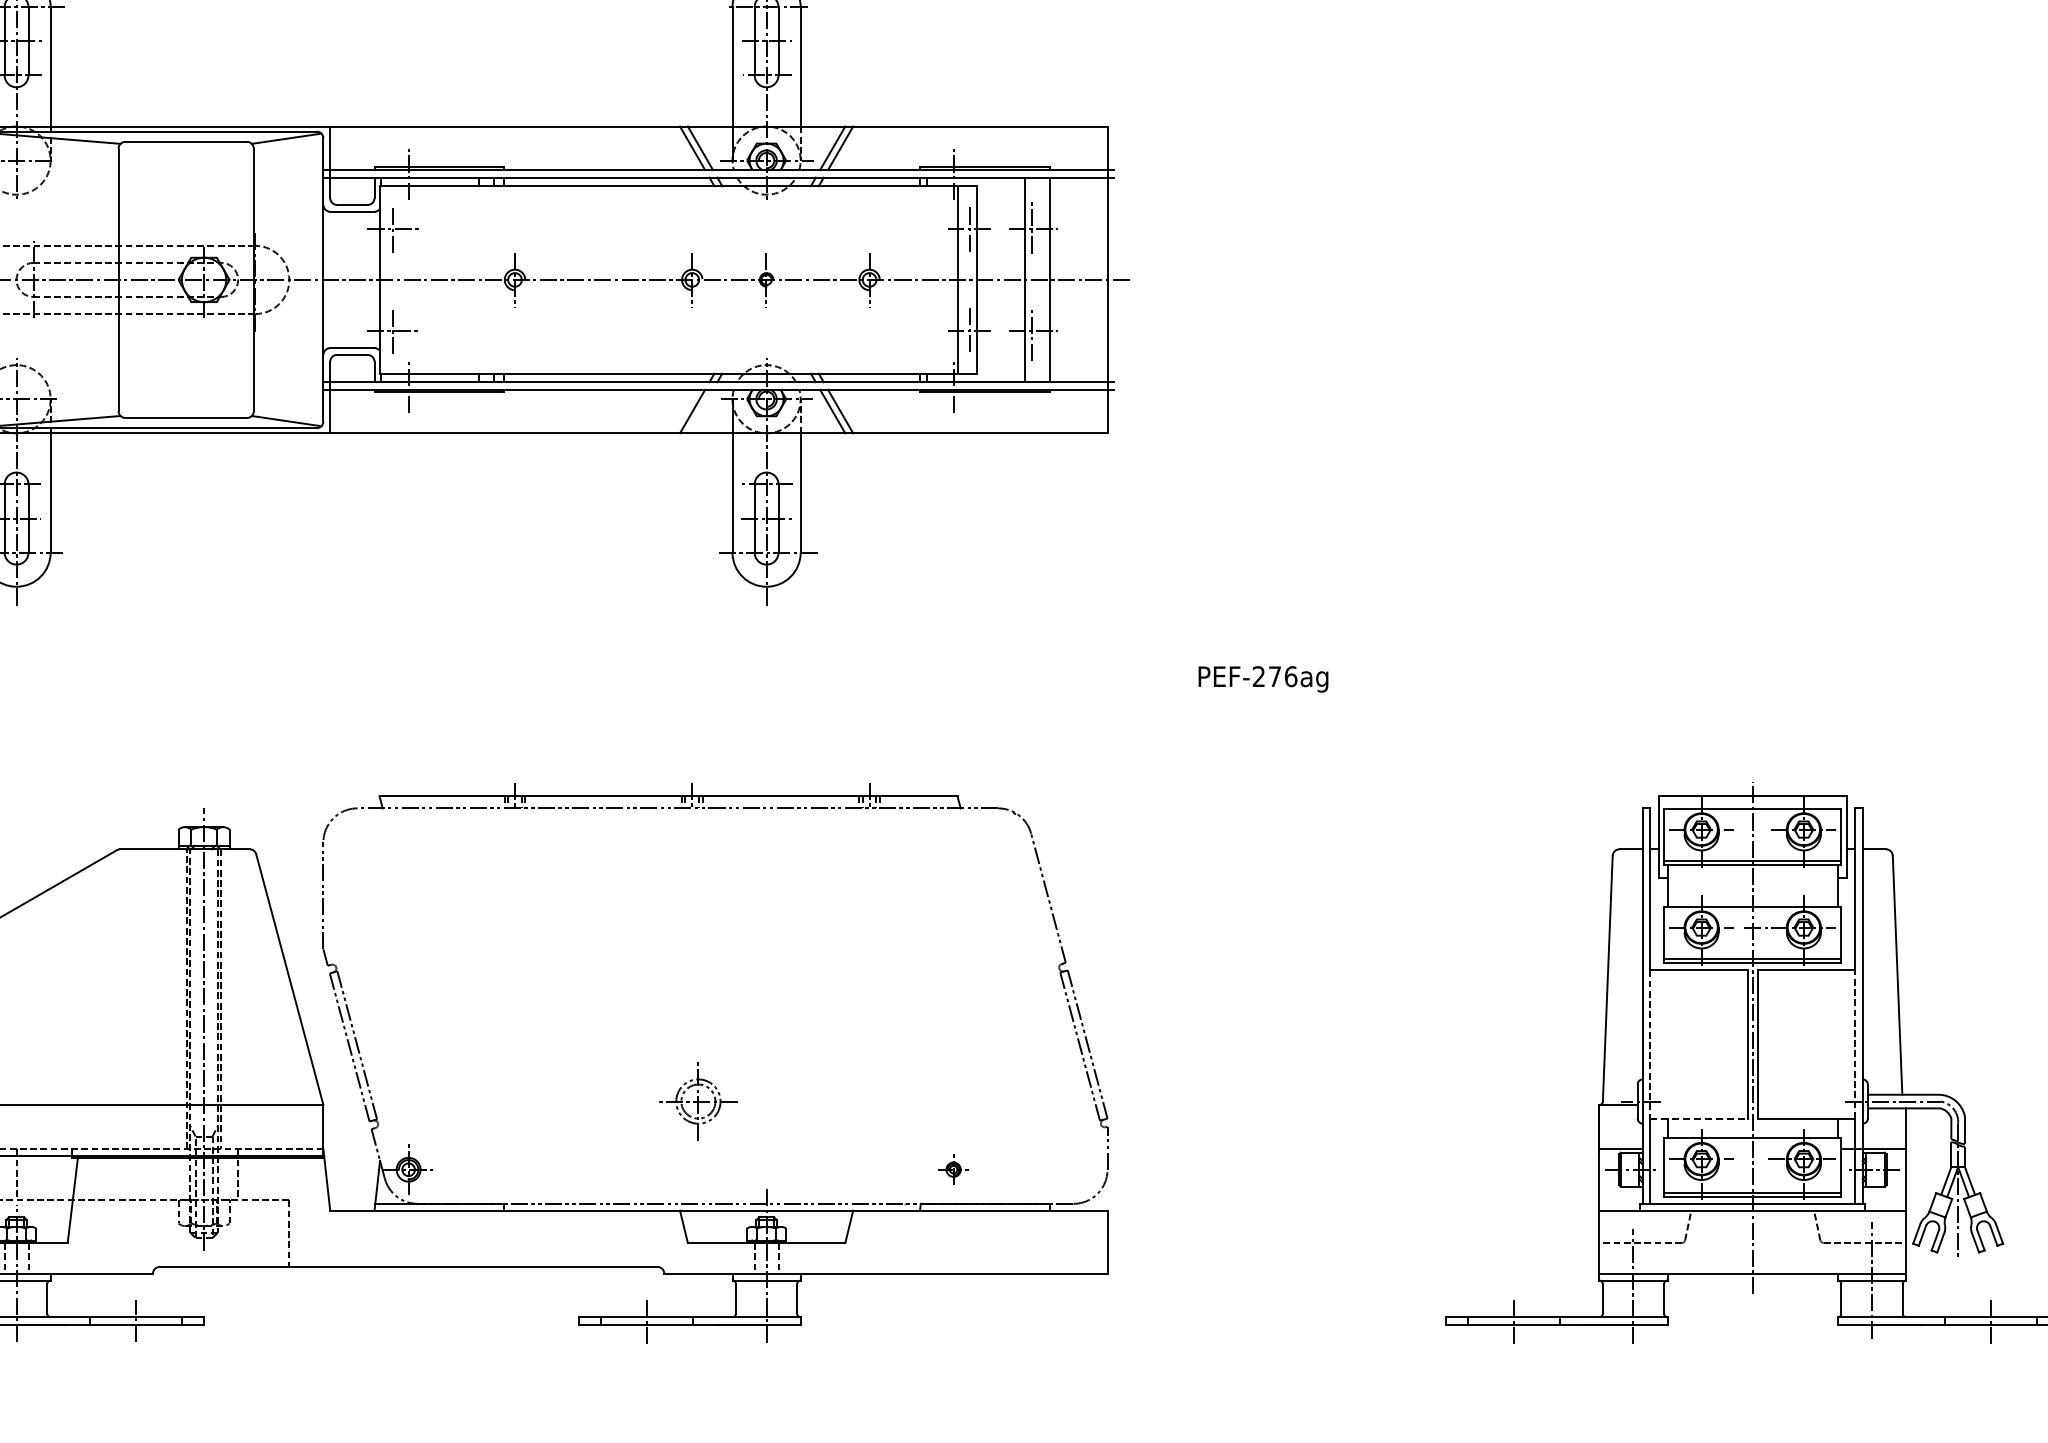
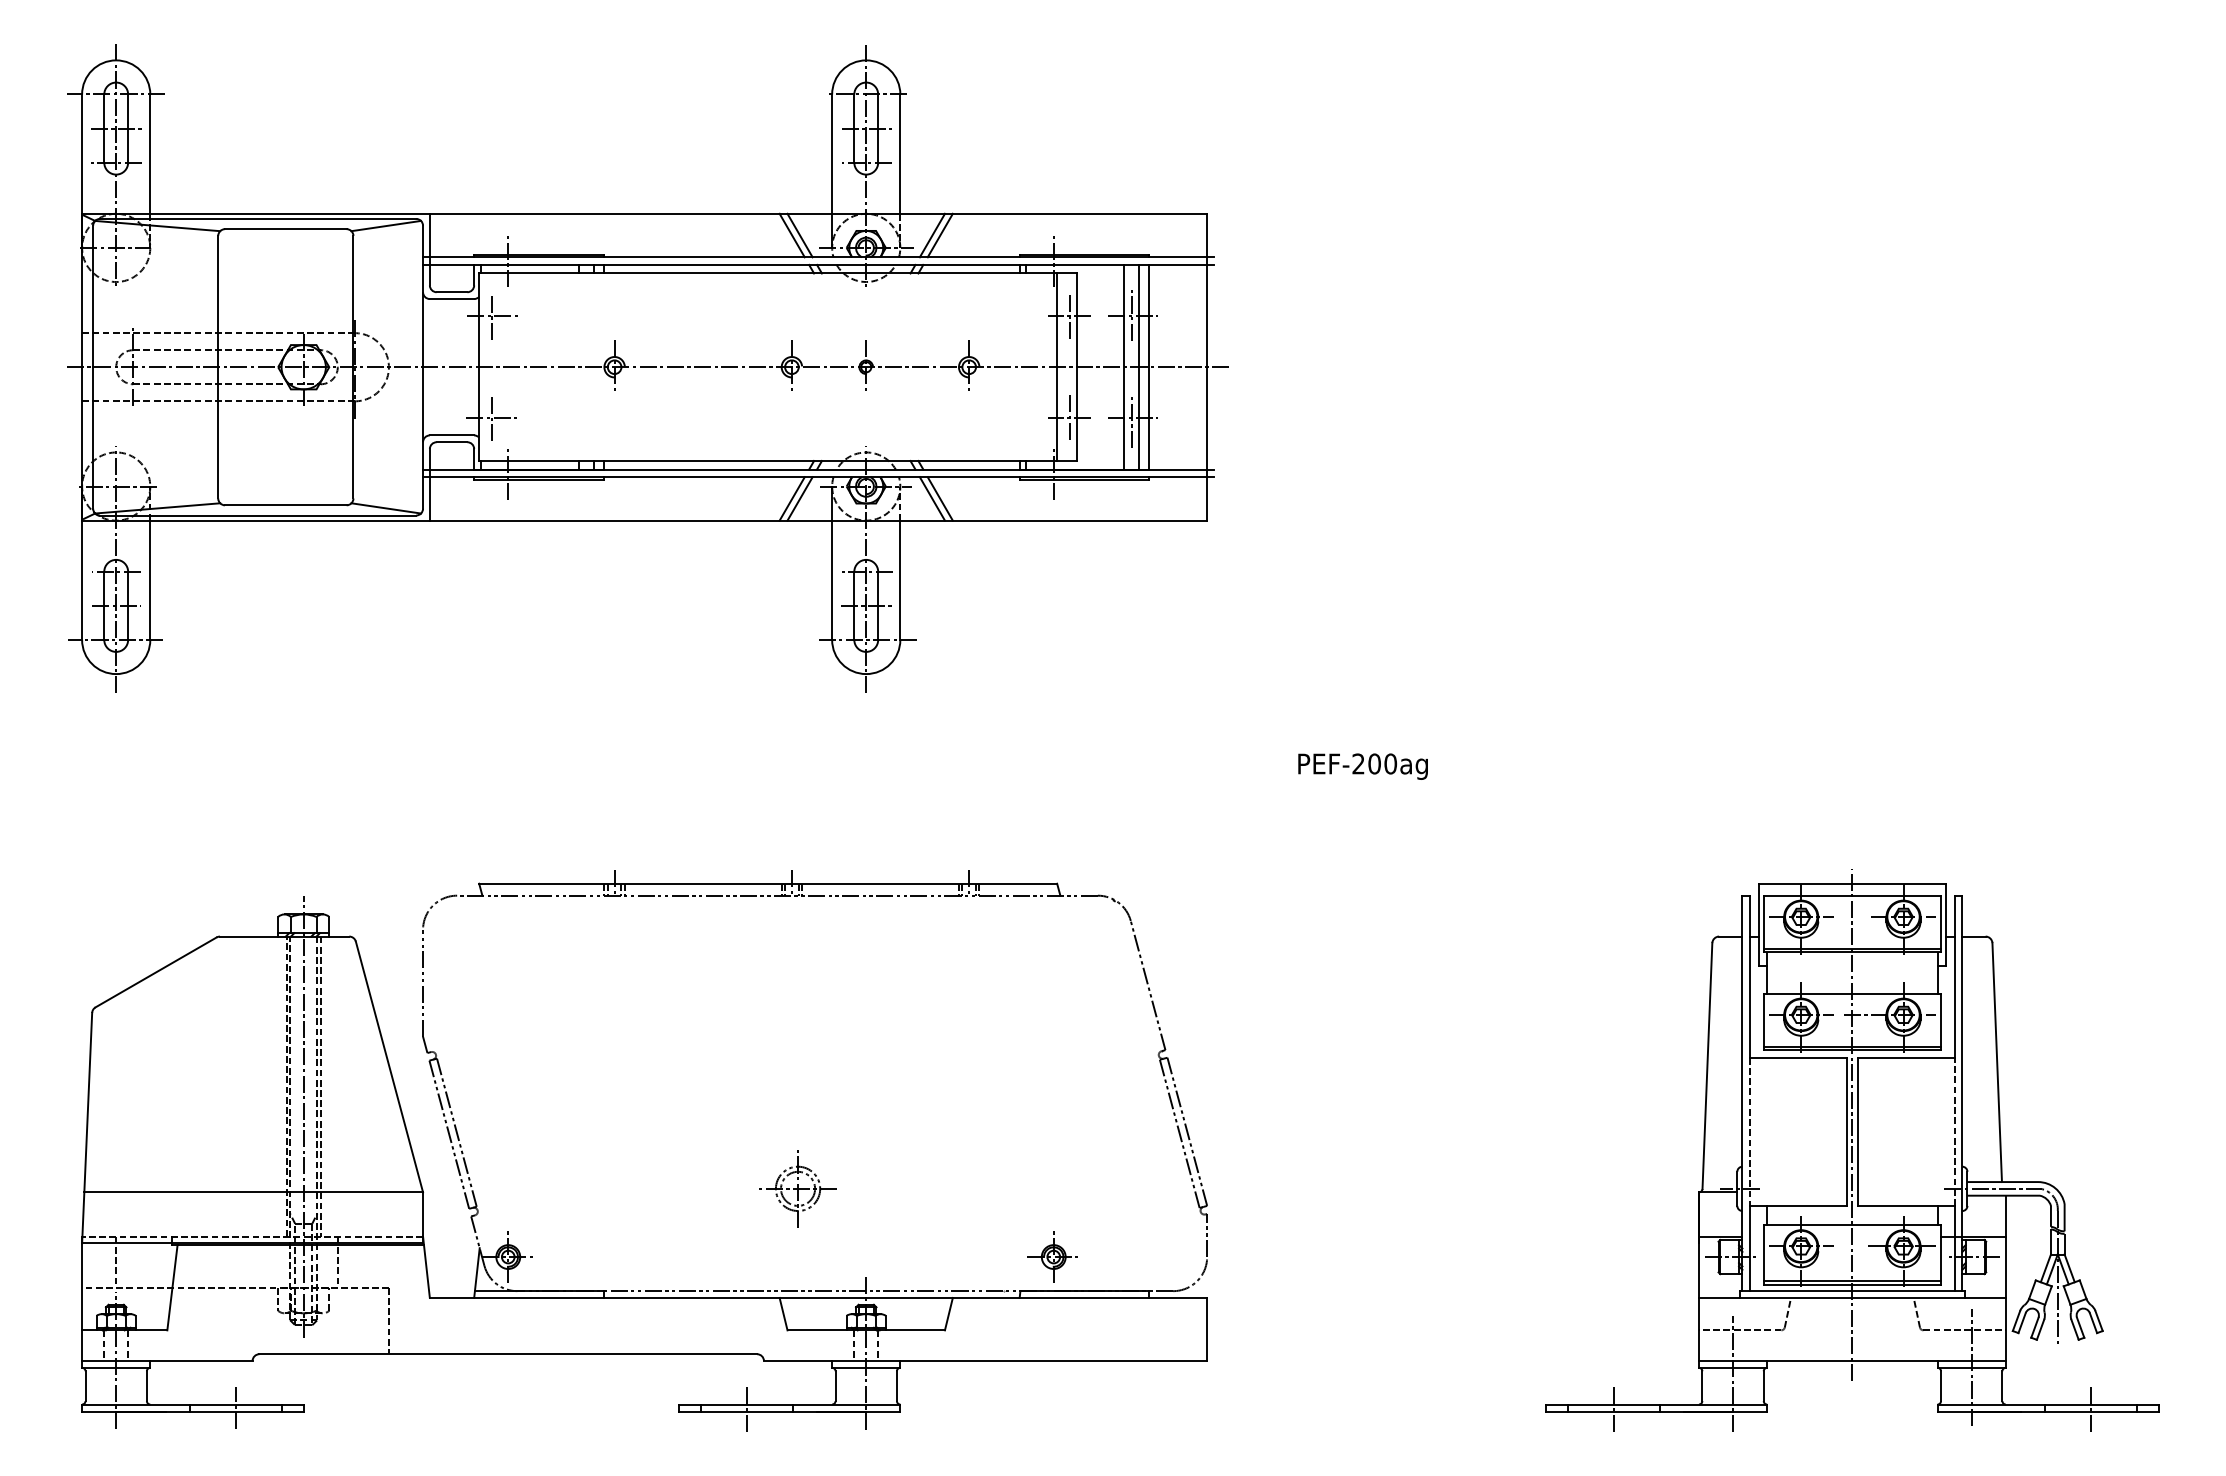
line: (1038, 279) -> (1138, 366), added
line: (699, 411) -> (799, 498), added
text: (1282, 676) -> (1382, 763), PEF-276ag -> PEF-200ag
line: (1698, 1118) -> (1798, 1205), dashed -> solid
part: (952, 1169) -> (1052, 1256), size x1.67

